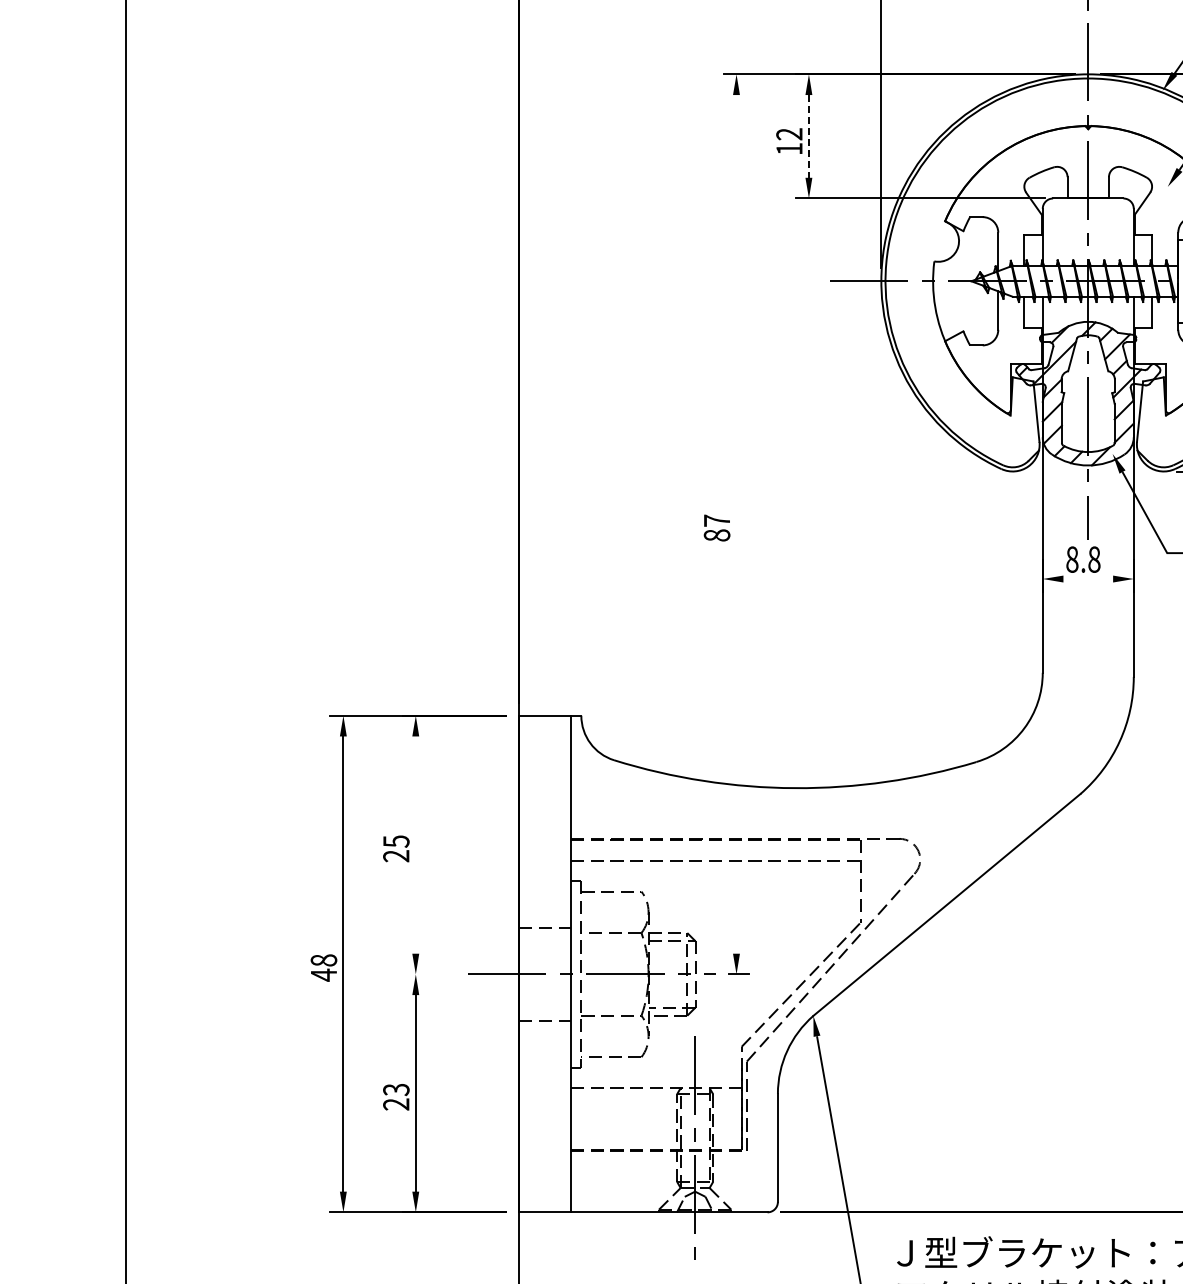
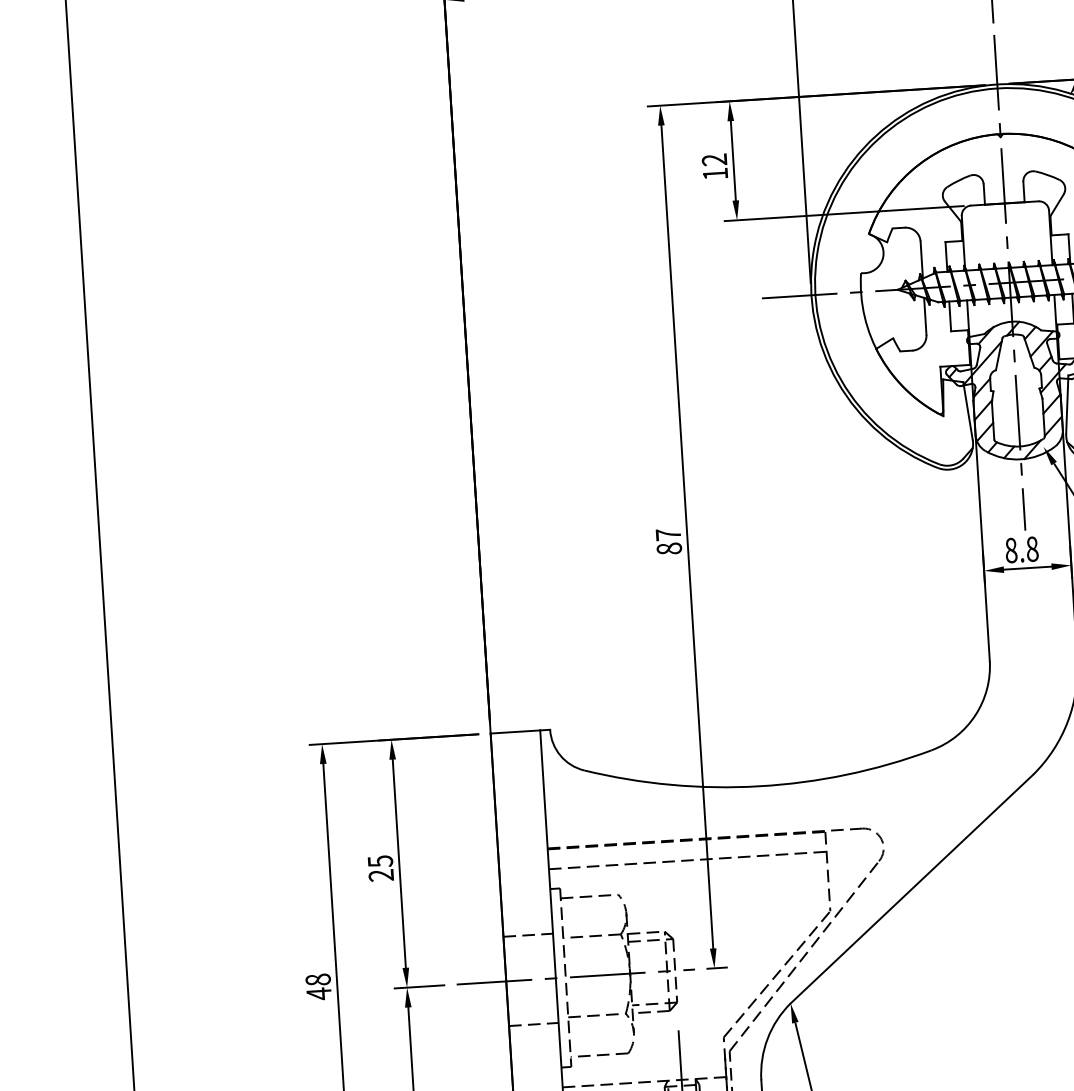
line: (808, 136) -> (732, 160), dashed -> solid
line: (736, 524) -> (687, 537), added
line: (1088, 579) -> (1027, 568), added
line: (415, 844) -> (398, 863), added
line: (428, 974) -> (419, 986), added

